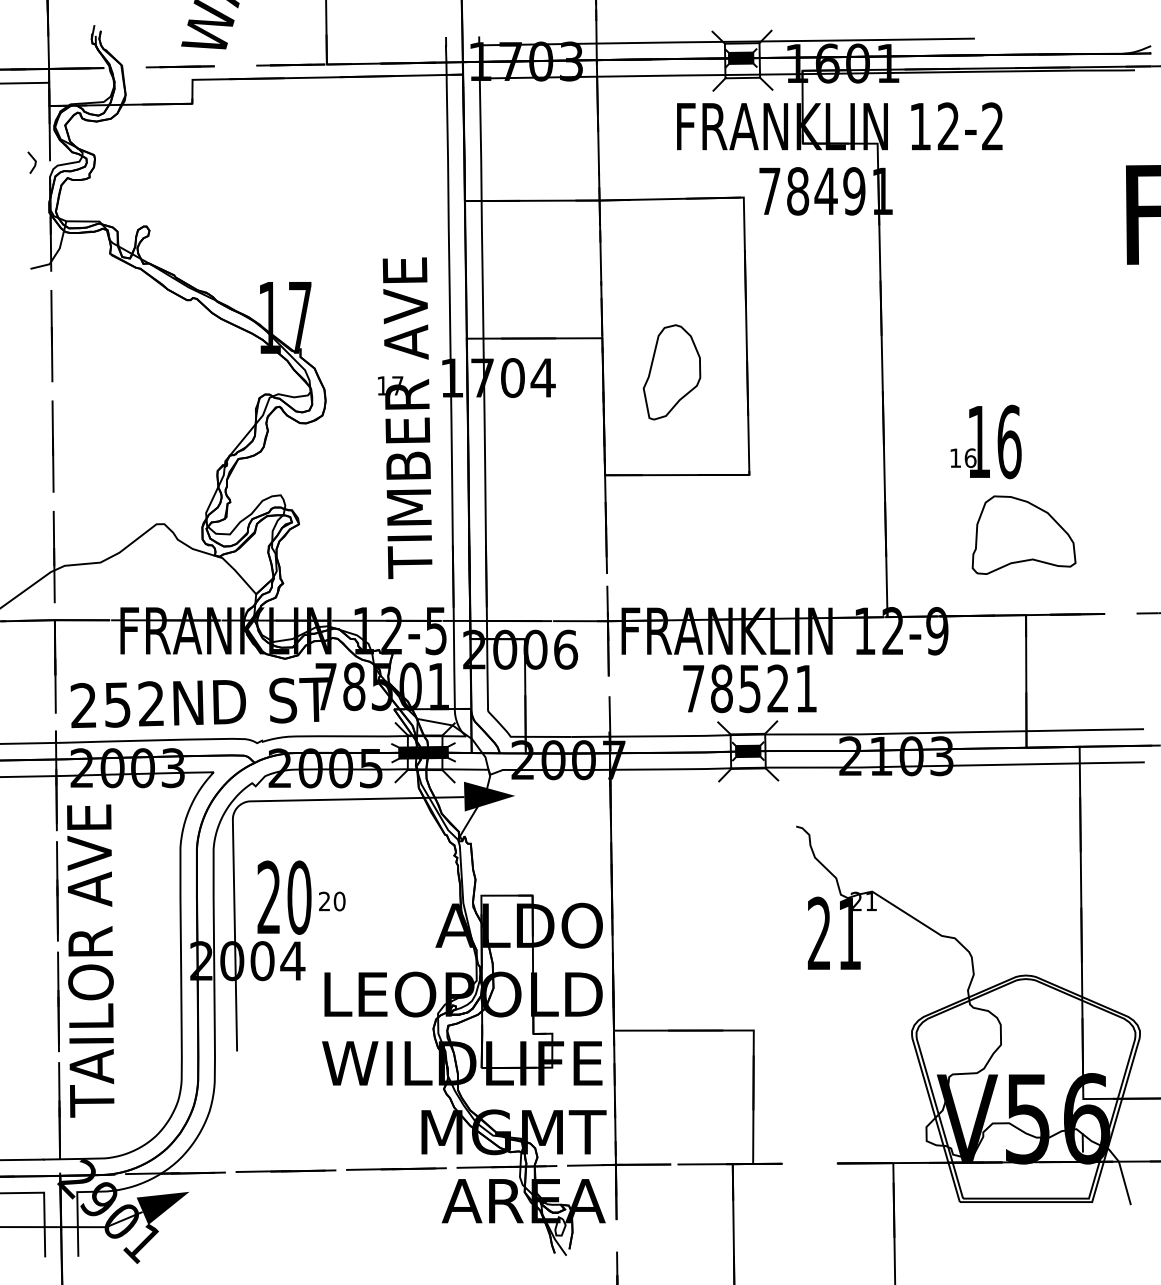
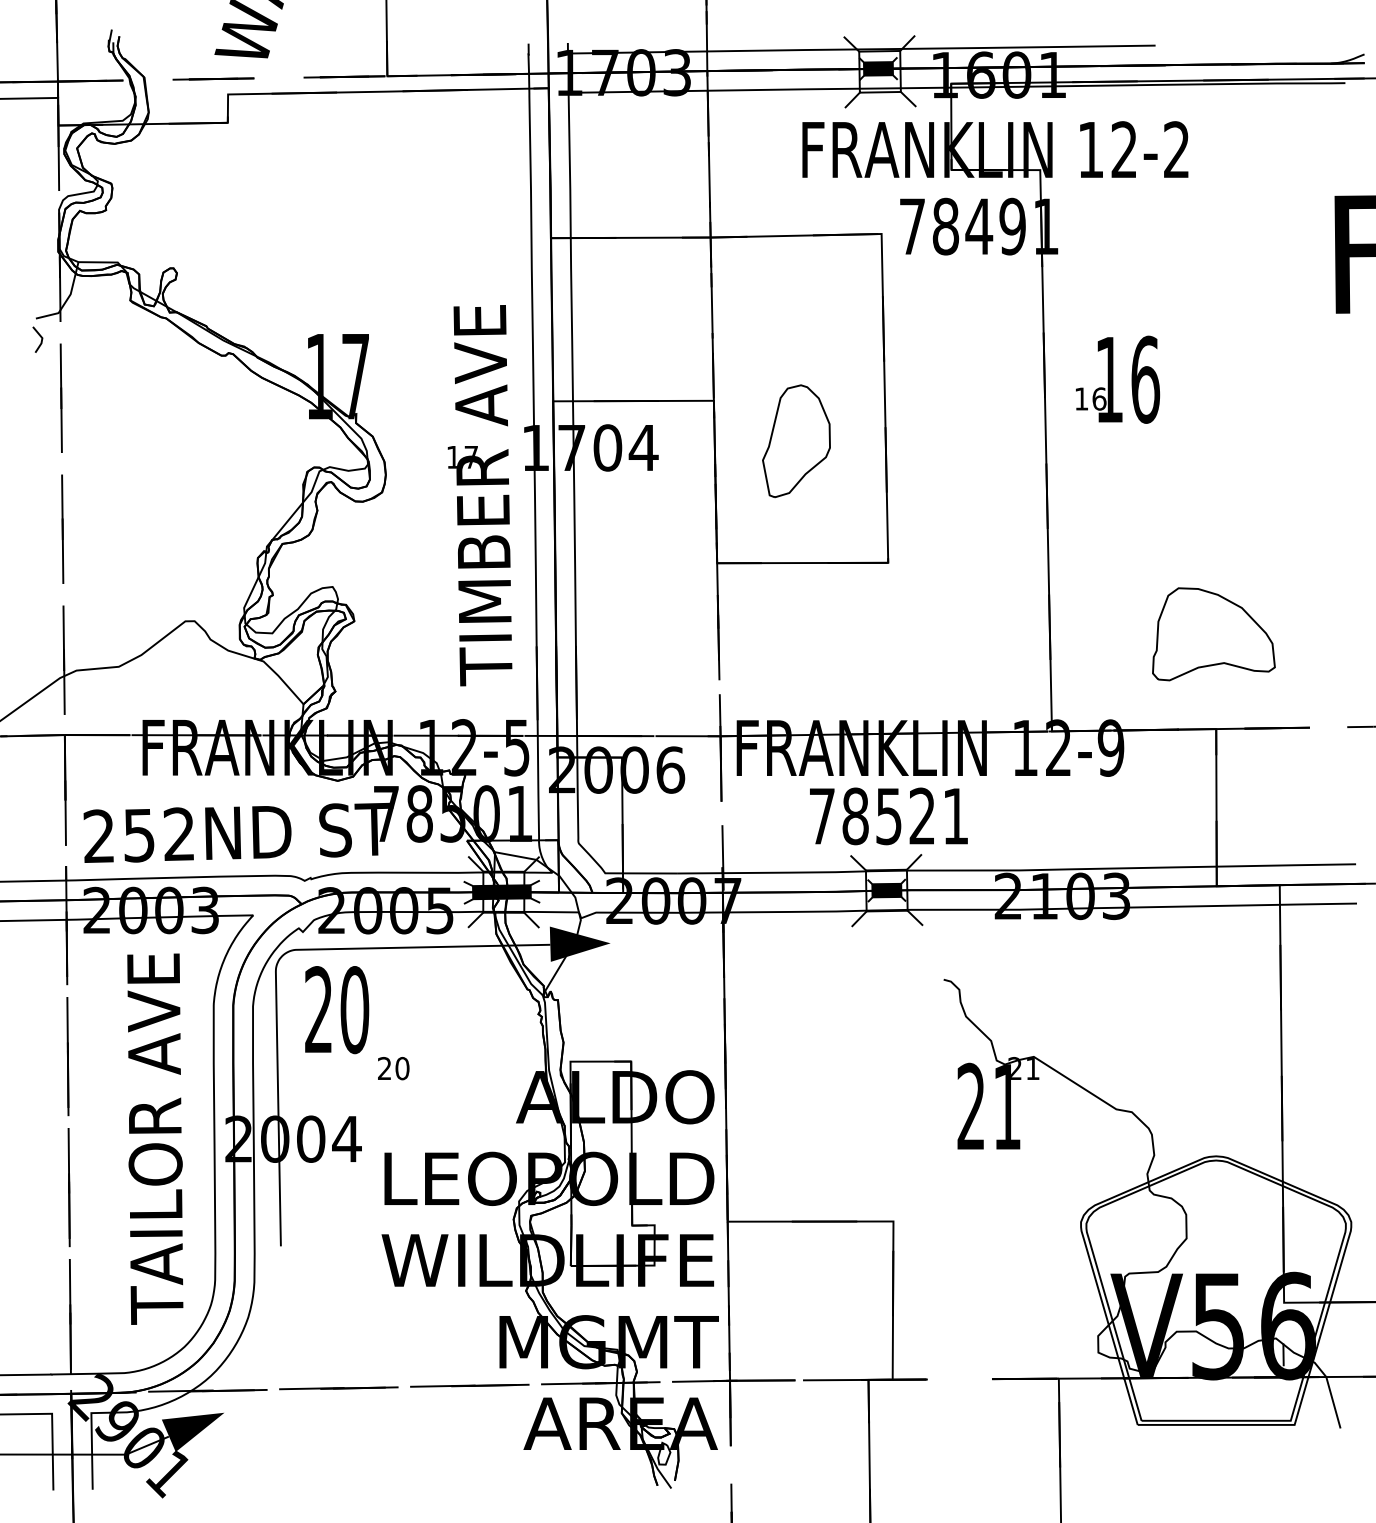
line: (33, 160) -> (39, 336), moved
text: (986, 441) -> (1118, 379), moved
text: (284, 898) -> (337, 1010), moved
text: (90, 960) -> (155, 1138), moved

